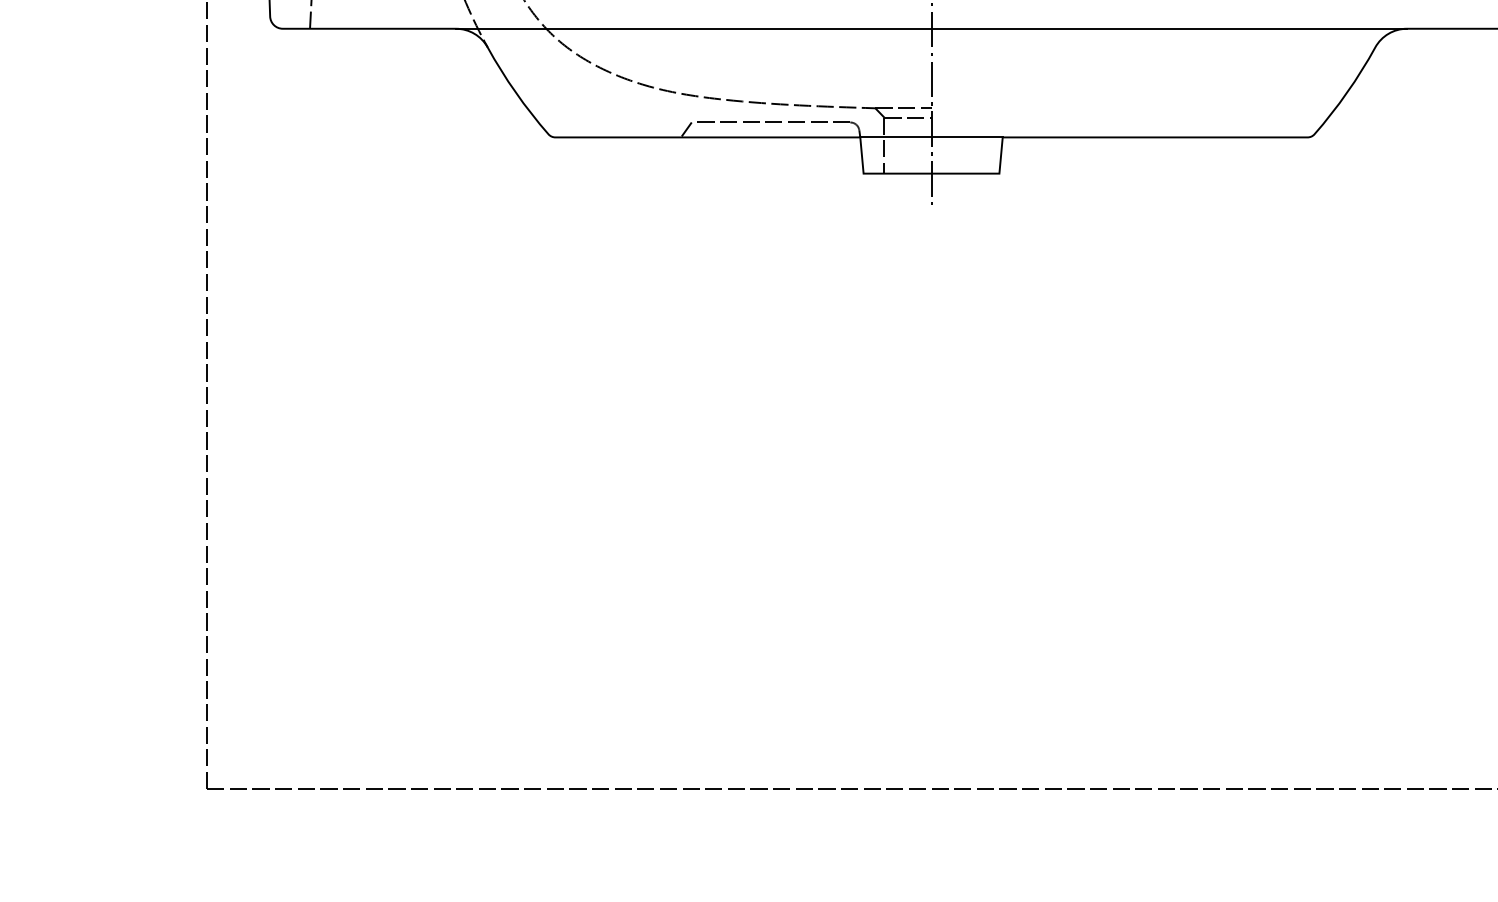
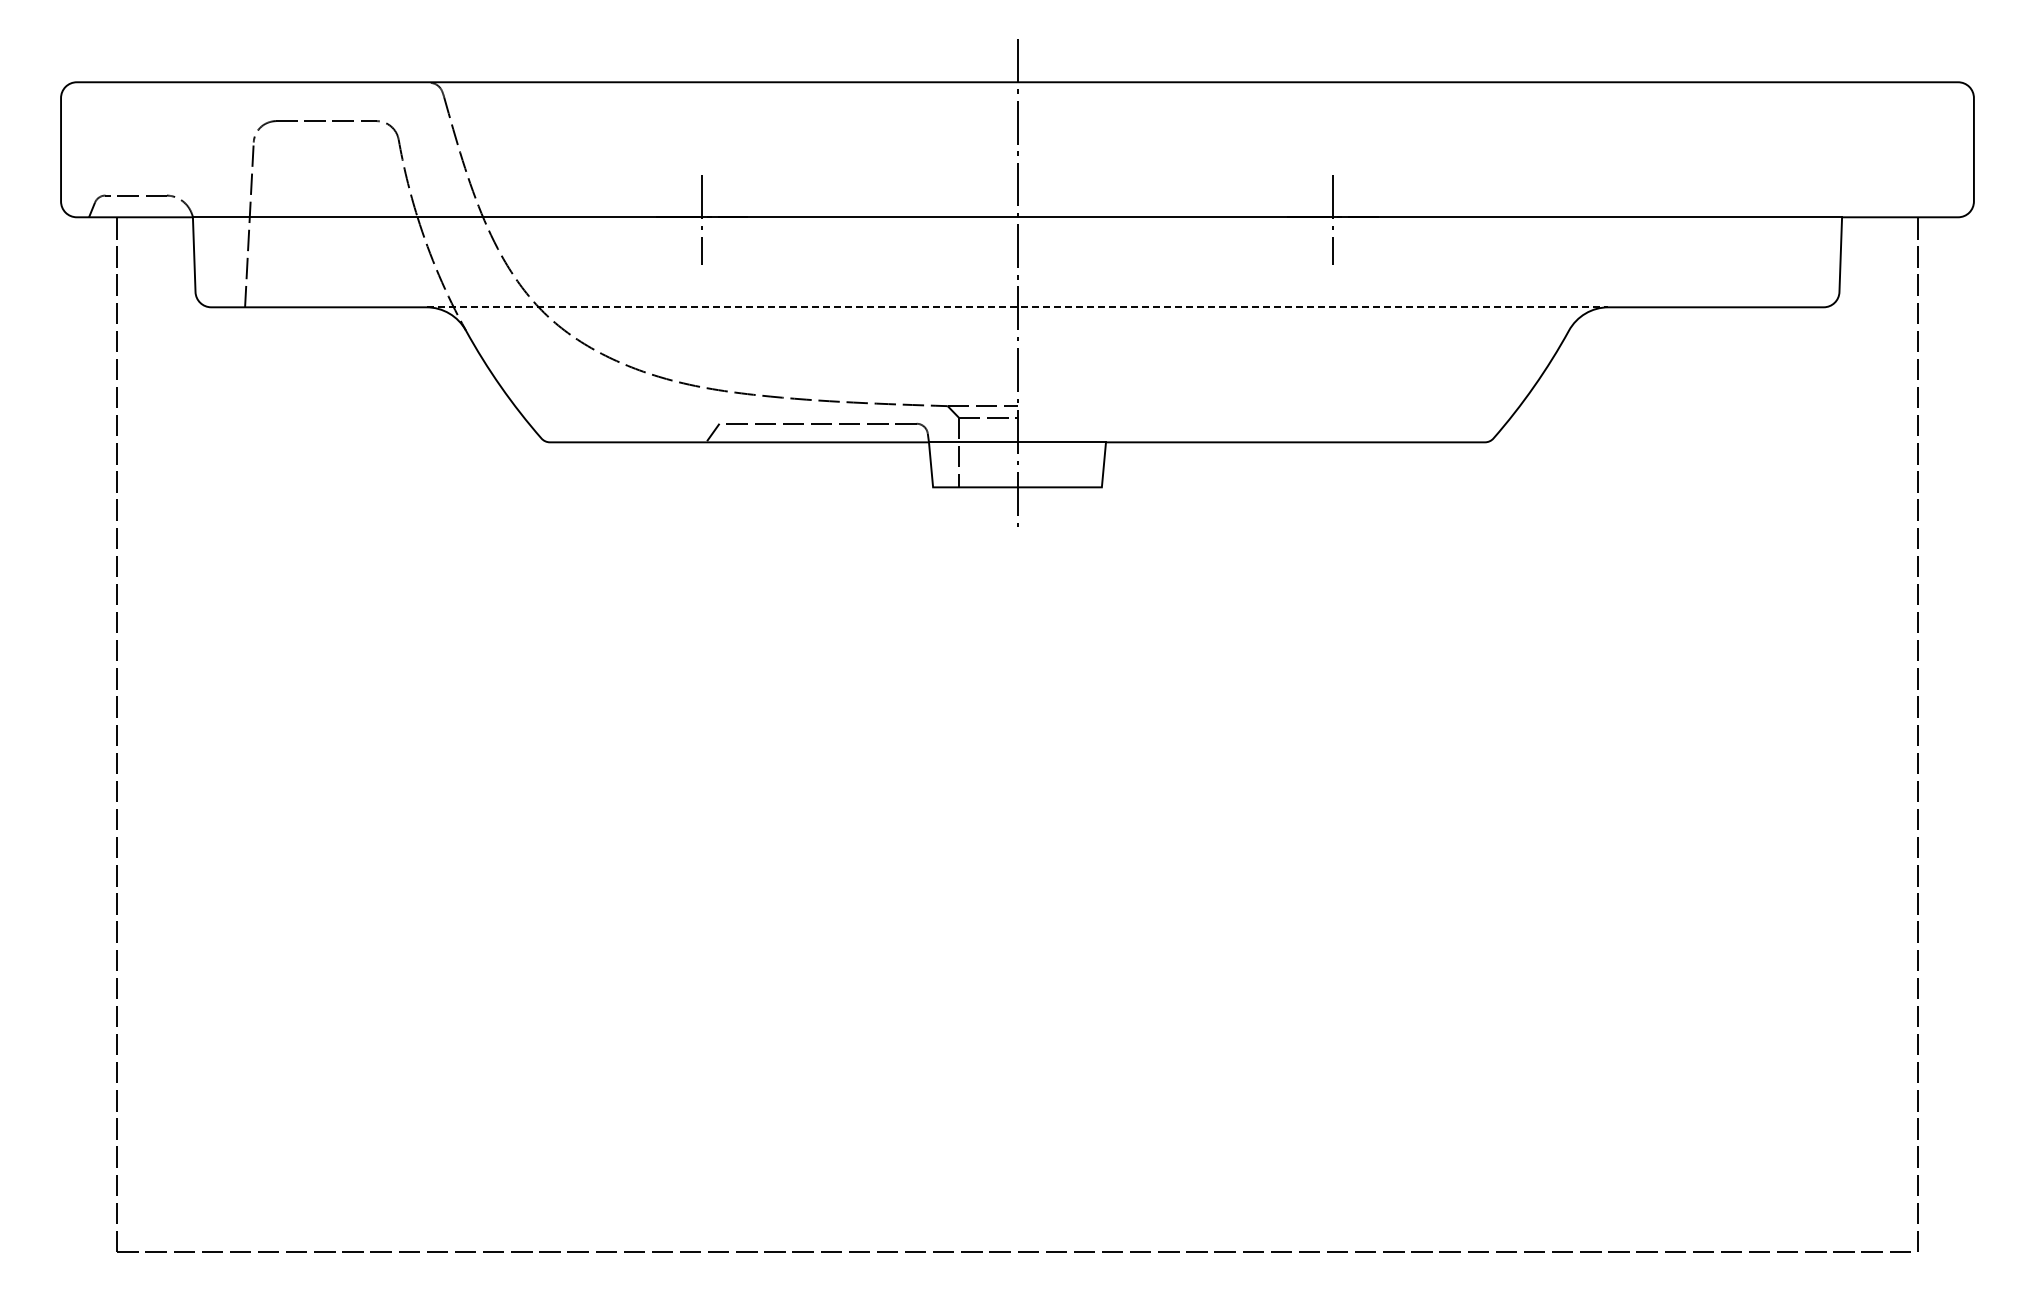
line: (931, 28) -> (1017, 307), solid -> dashed

